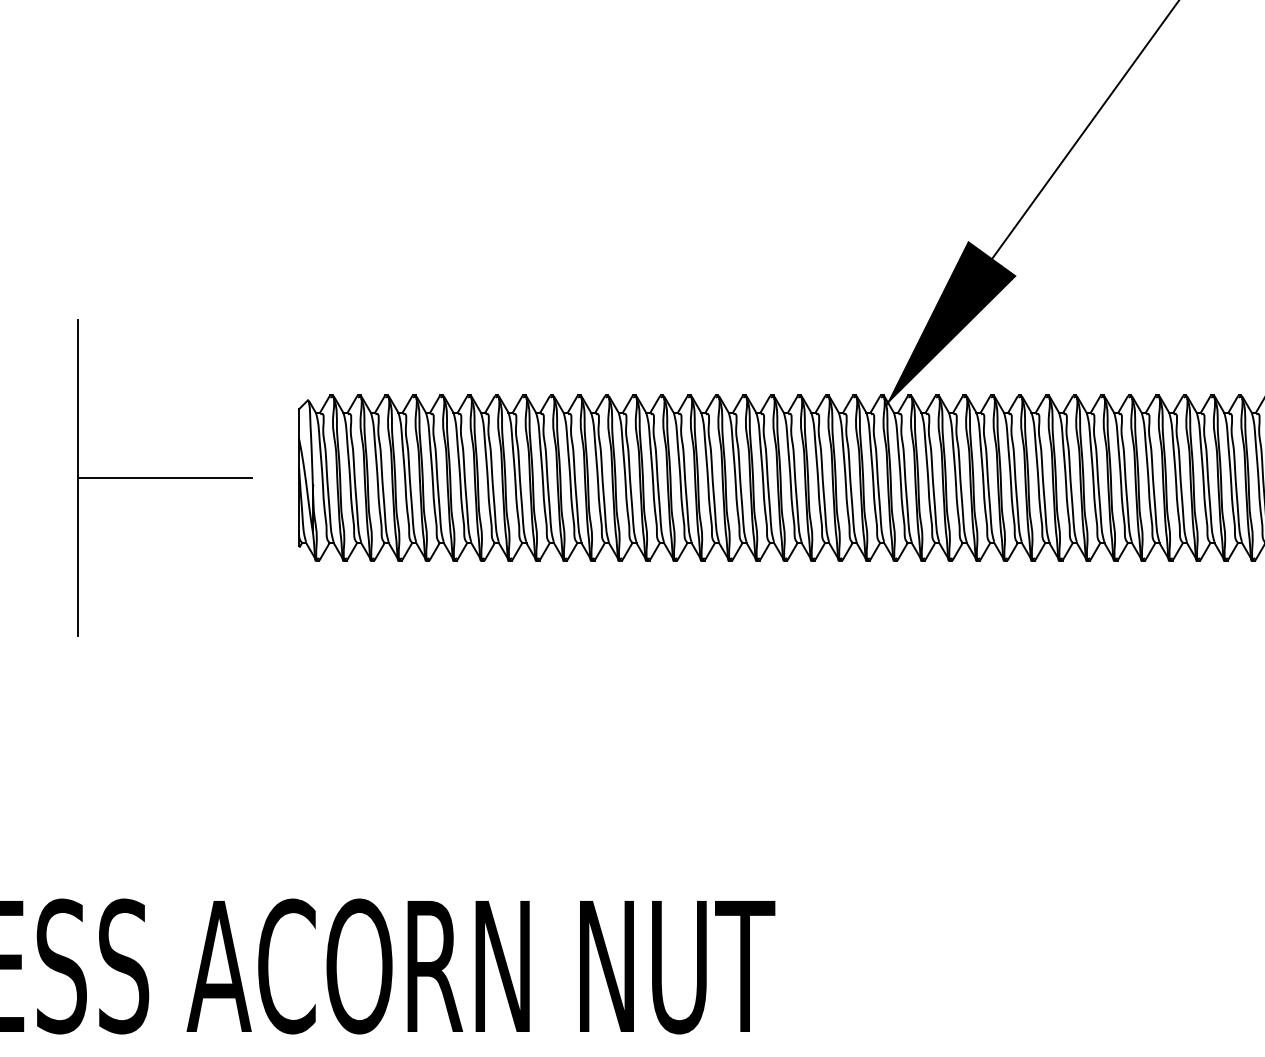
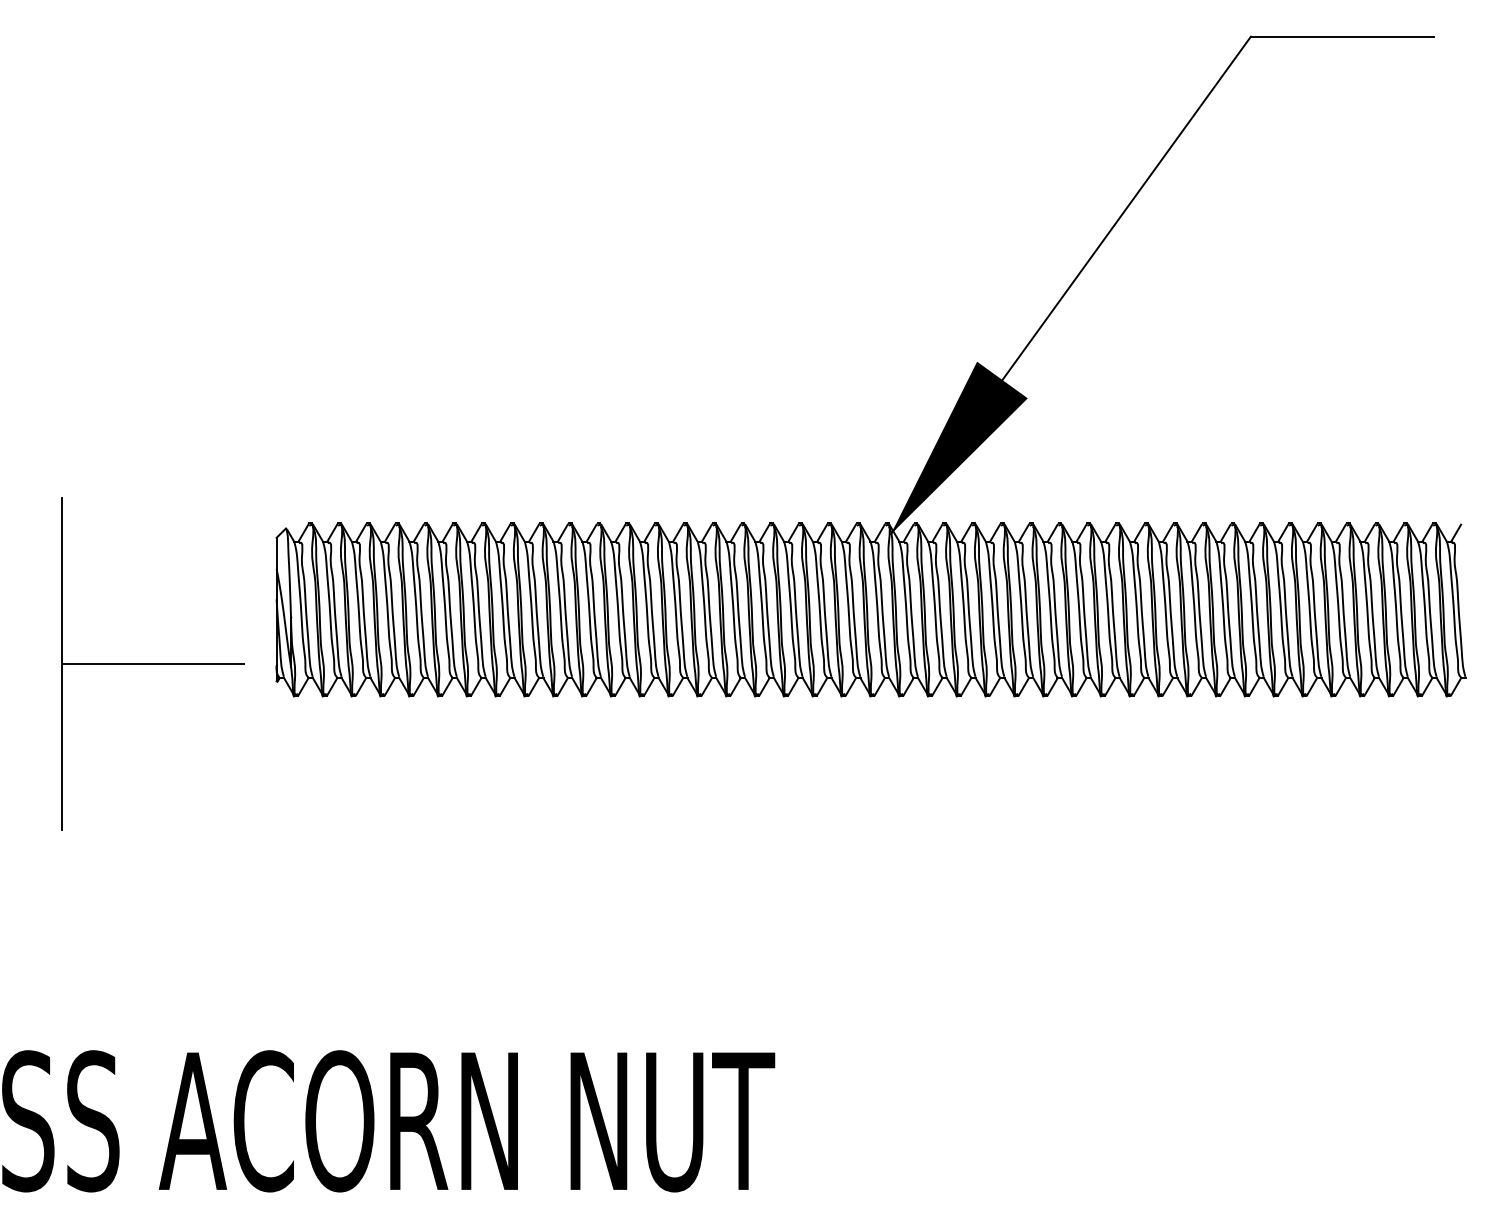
part: (164, 477) -> (152, 663), moved

